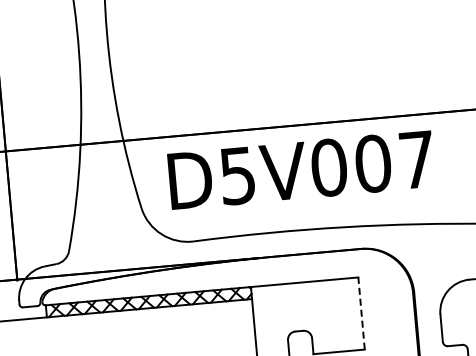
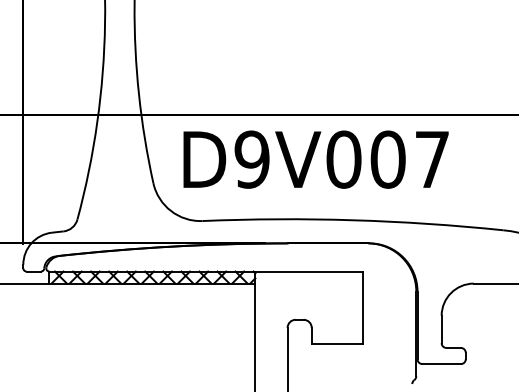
text: (237, 175) -> (251, 159), D5V007 -> D9V007
line: (361, 313) -> (363, 307), dashed -> solid

